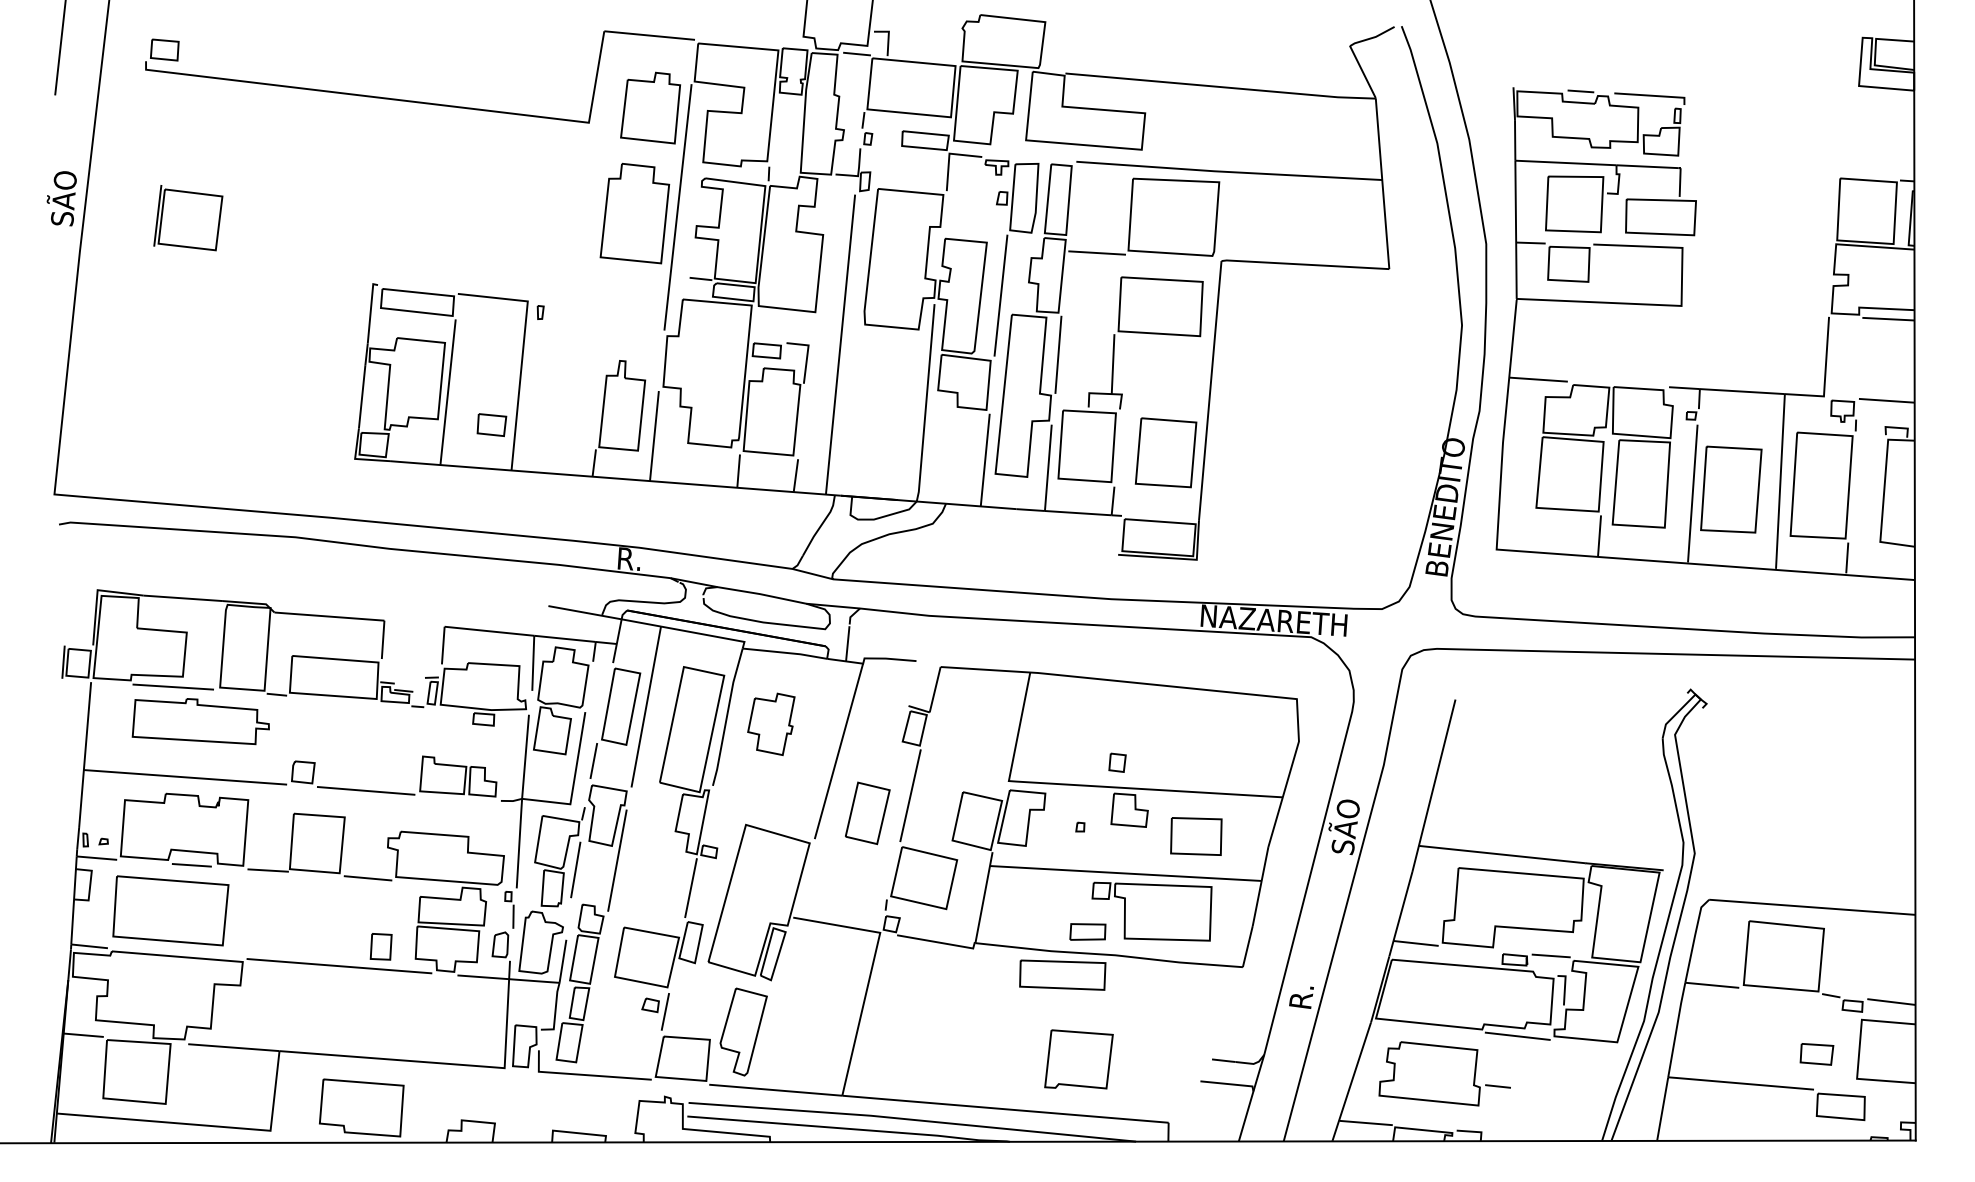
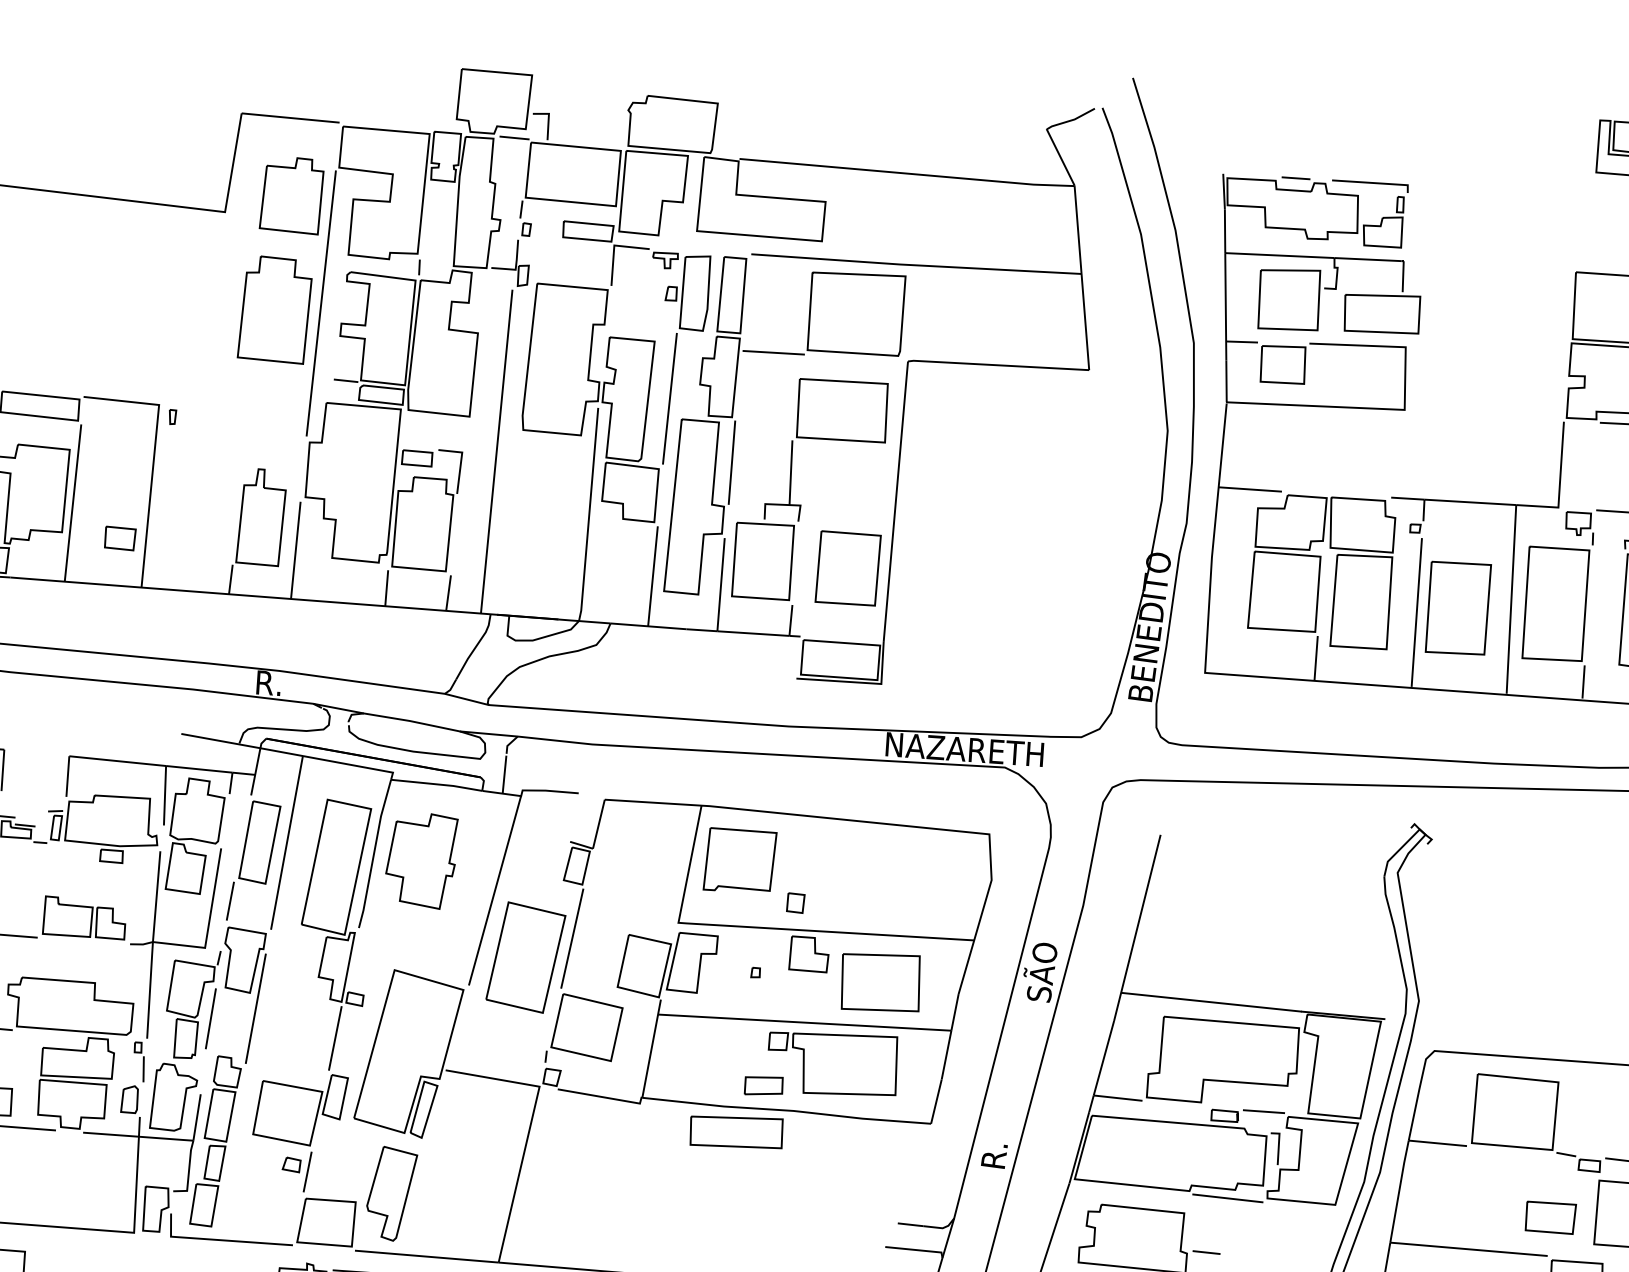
part: (771, 724) -> (422, 861), size x1.43
part: (867, 813) -> (525, 957), size x1.67
part: (1196, 836) -> (881, 982), size x1.43
part: (1816, 1054) -> (1550, 1218), size x1.43
part: (1078, 1059) -> (739, 859), moved

